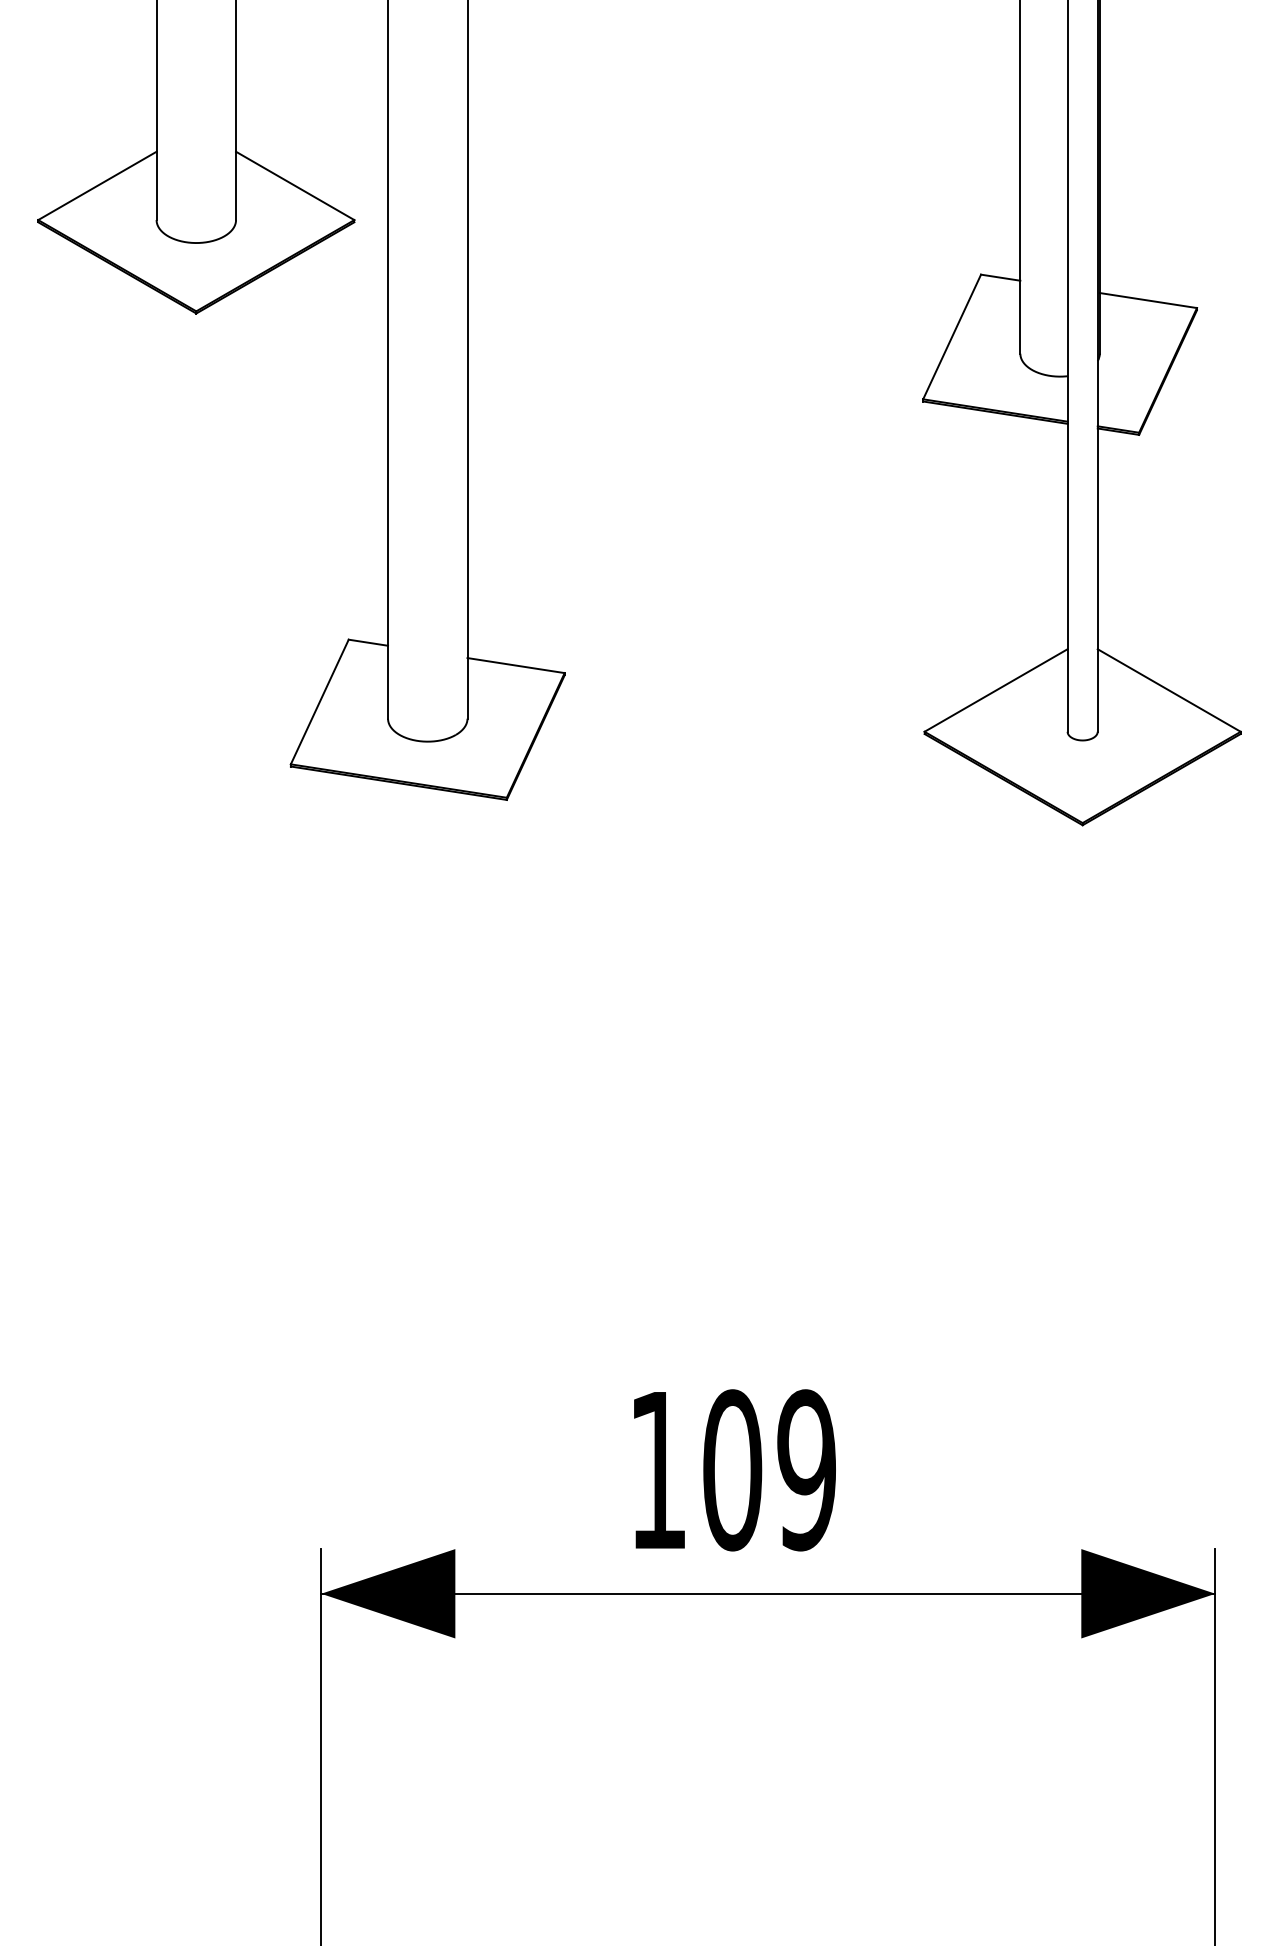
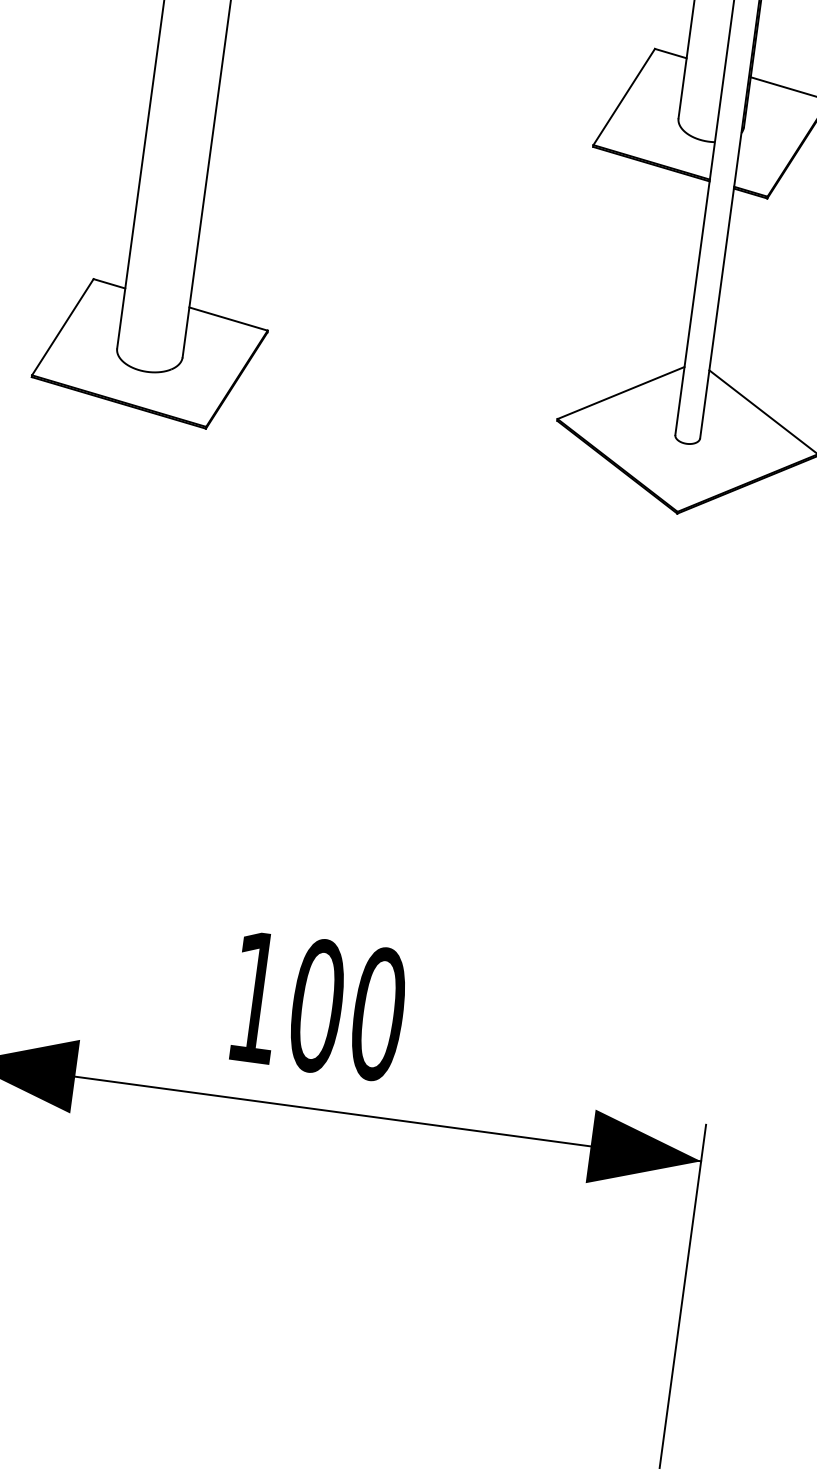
text: (806, 1470) -> (378, 1014), 109 -> 100

